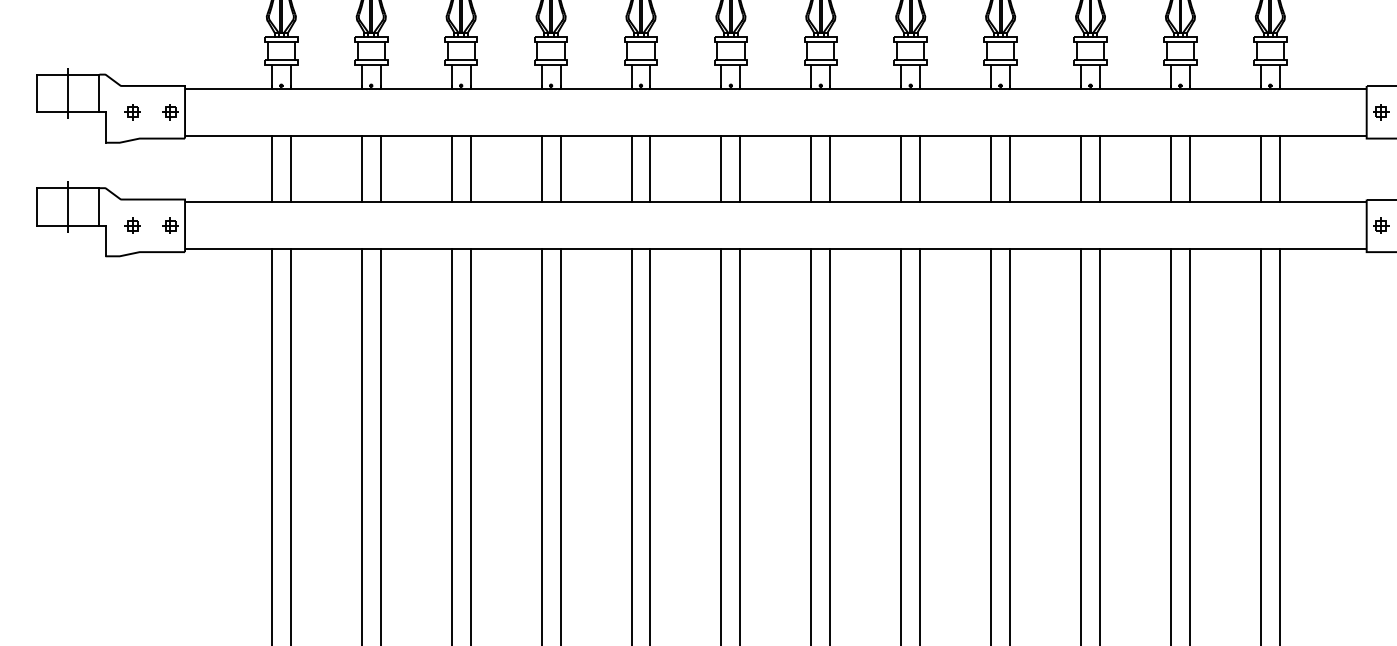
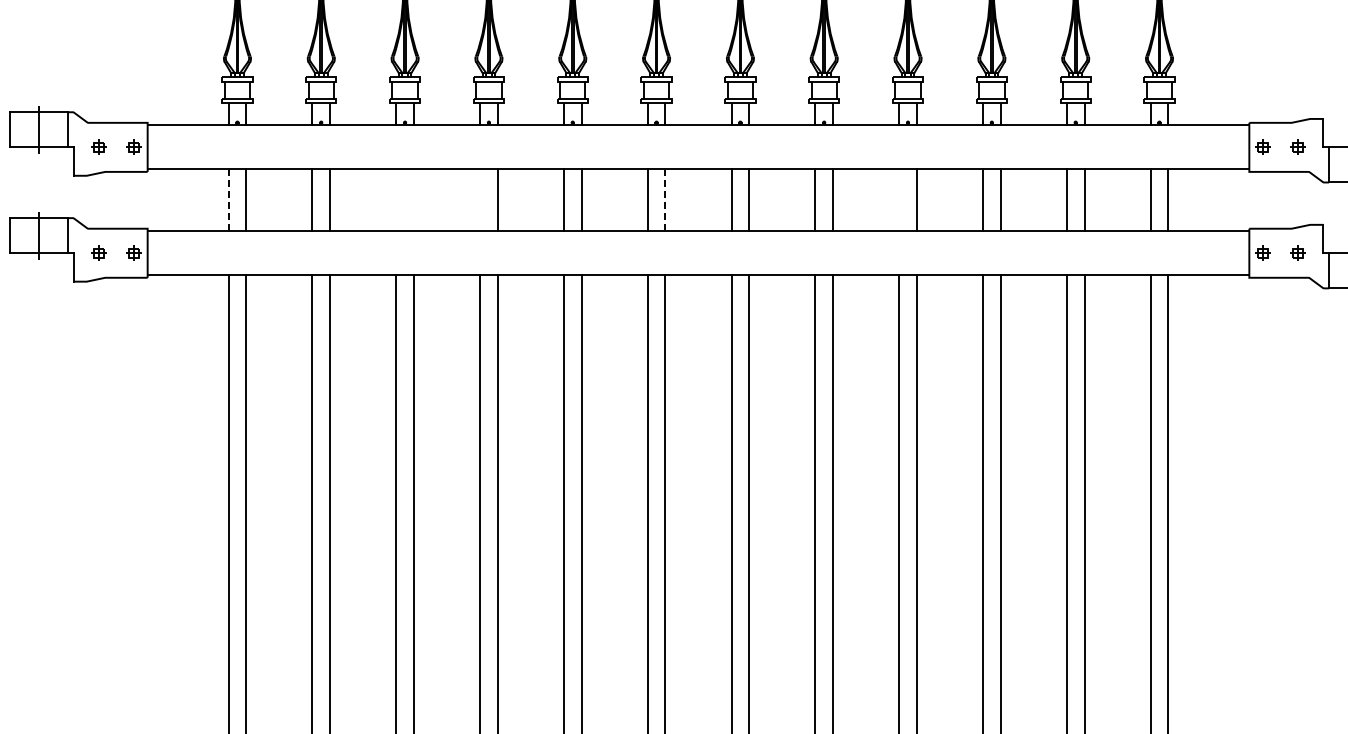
line: (271, 169) -> (228, 200), solid -> dashed
line: (451, 169) -> (396, 200), removed
line: (470, 169) -> (413, 200), removed
line: (542, 169) -> (480, 200), removed
line: (740, 169) -> (665, 200), solid -> dashed
line: (991, 169) -> (899, 200), removed

